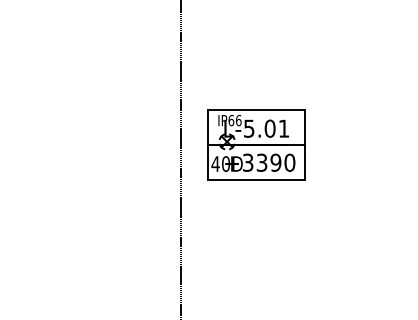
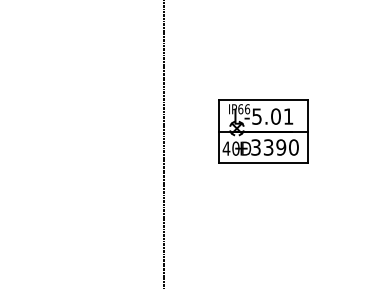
part: (256, 145) -> (263, 131), moved

